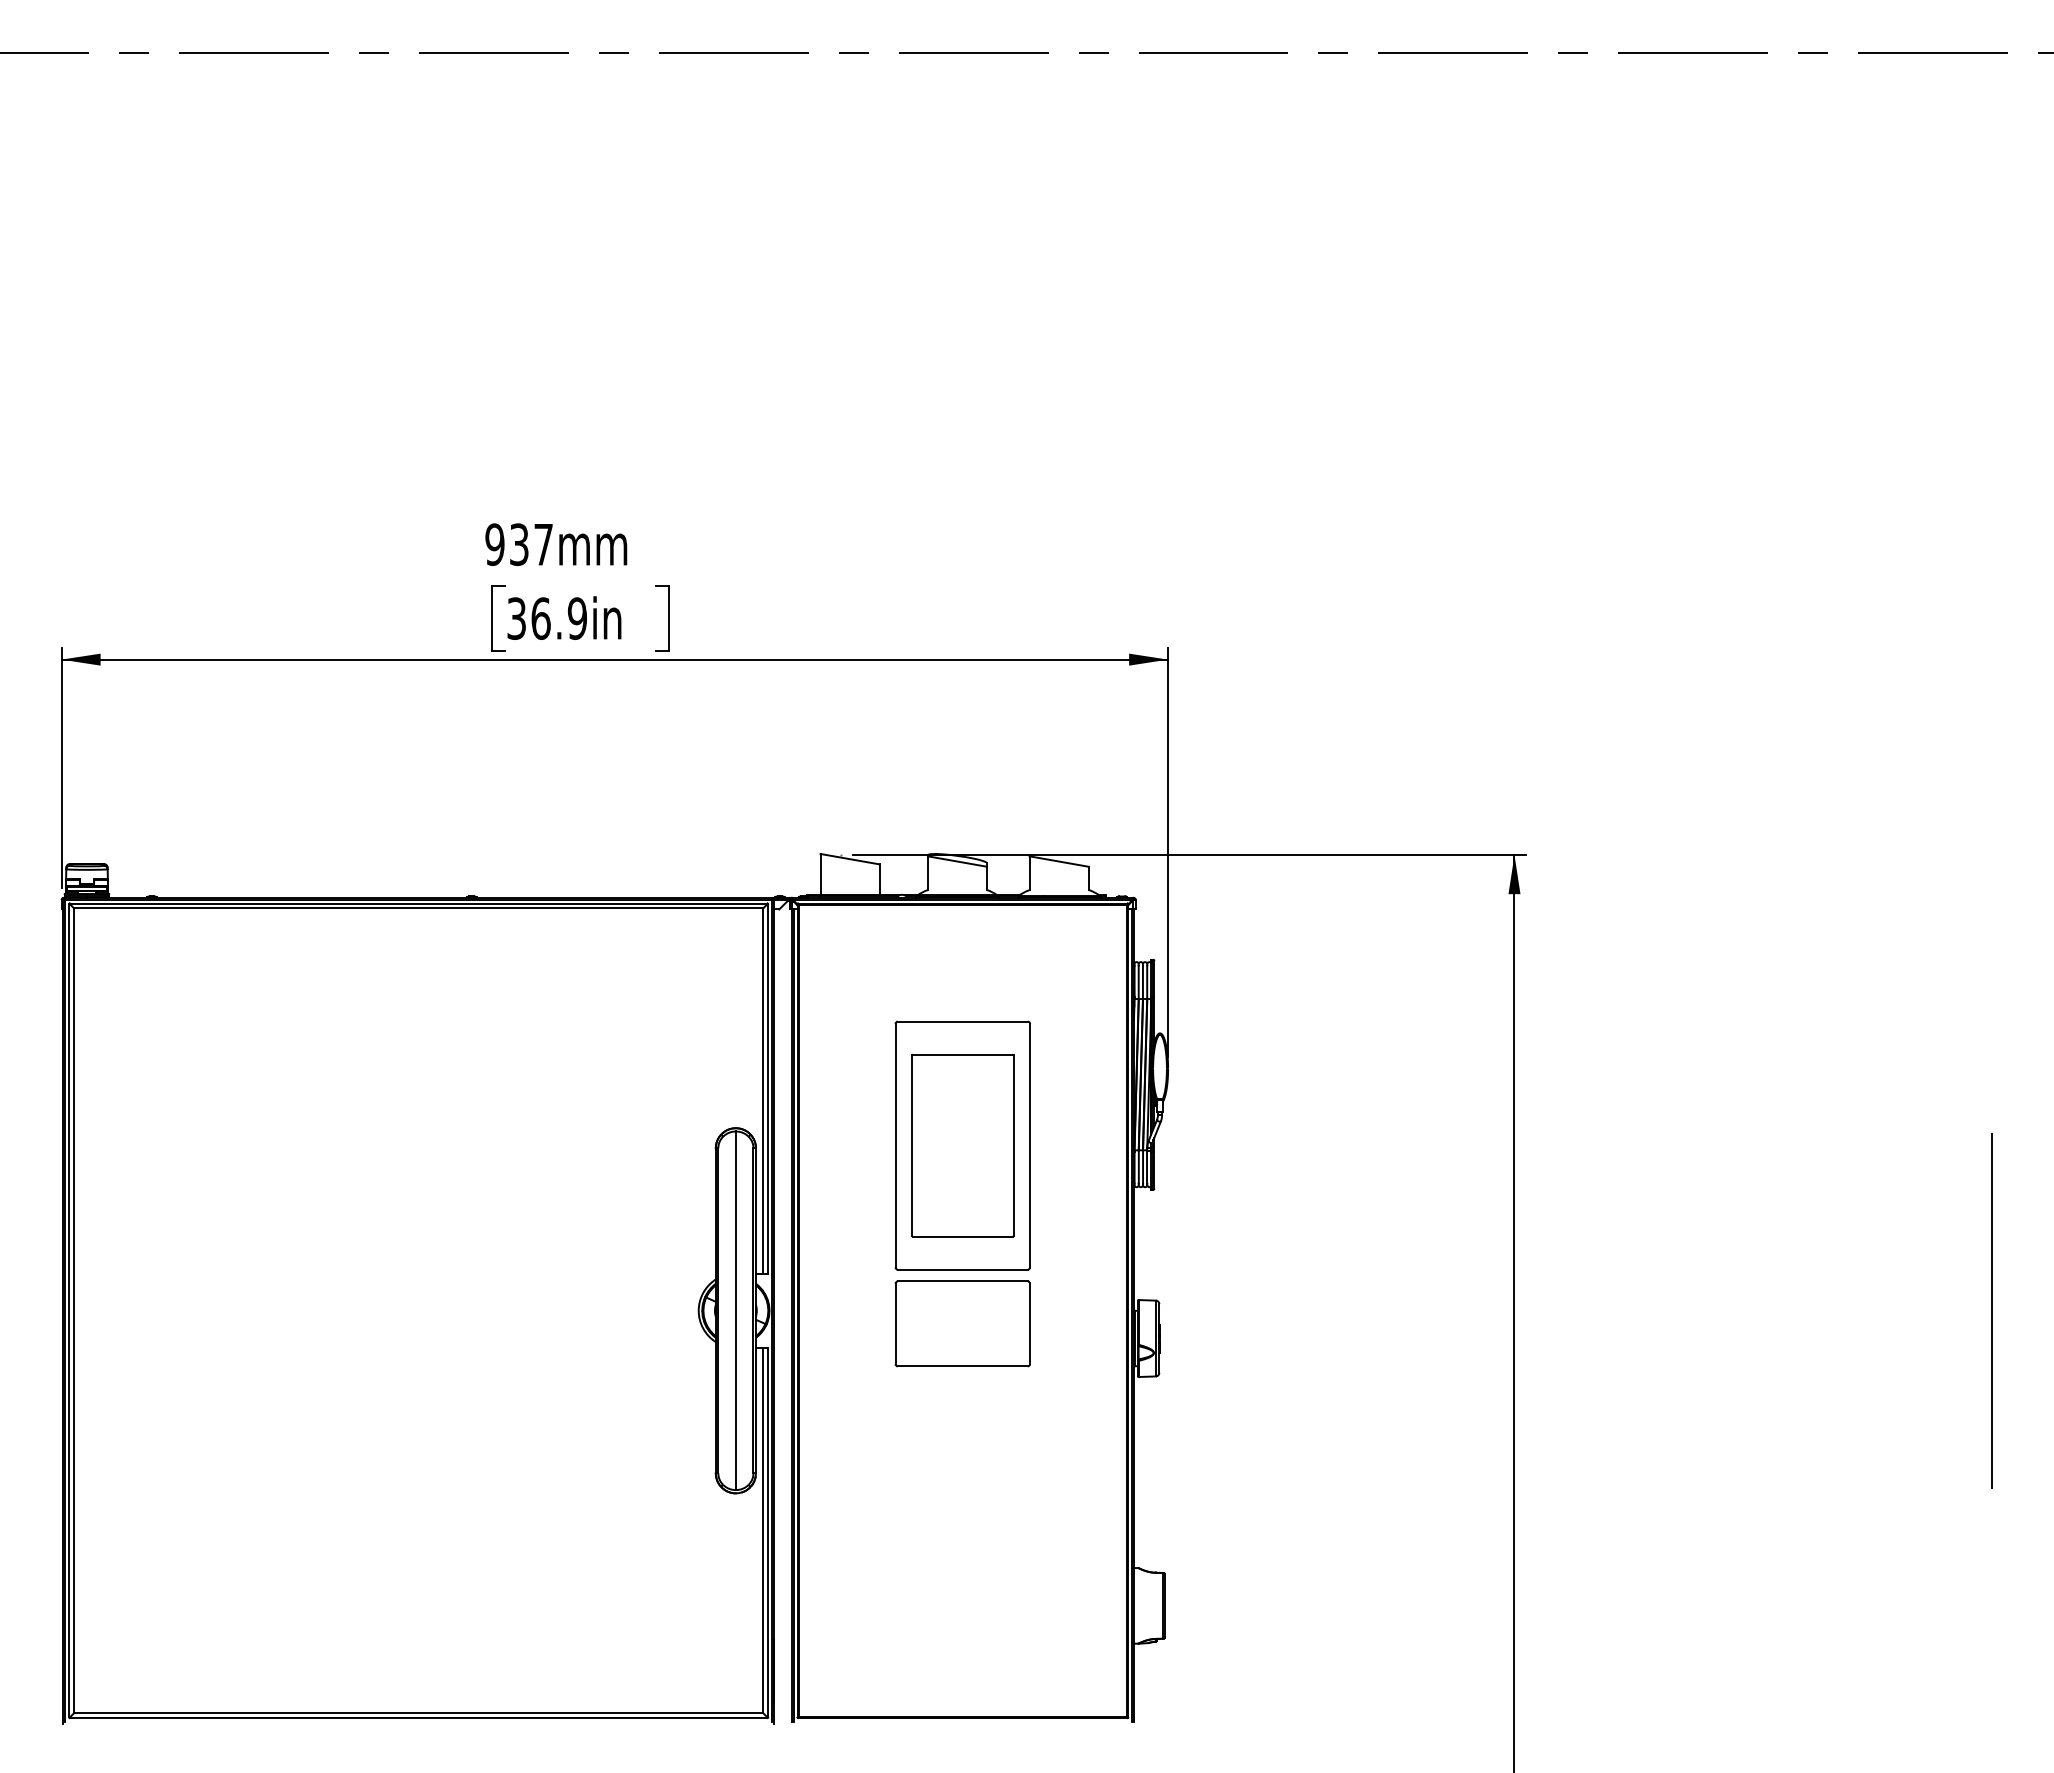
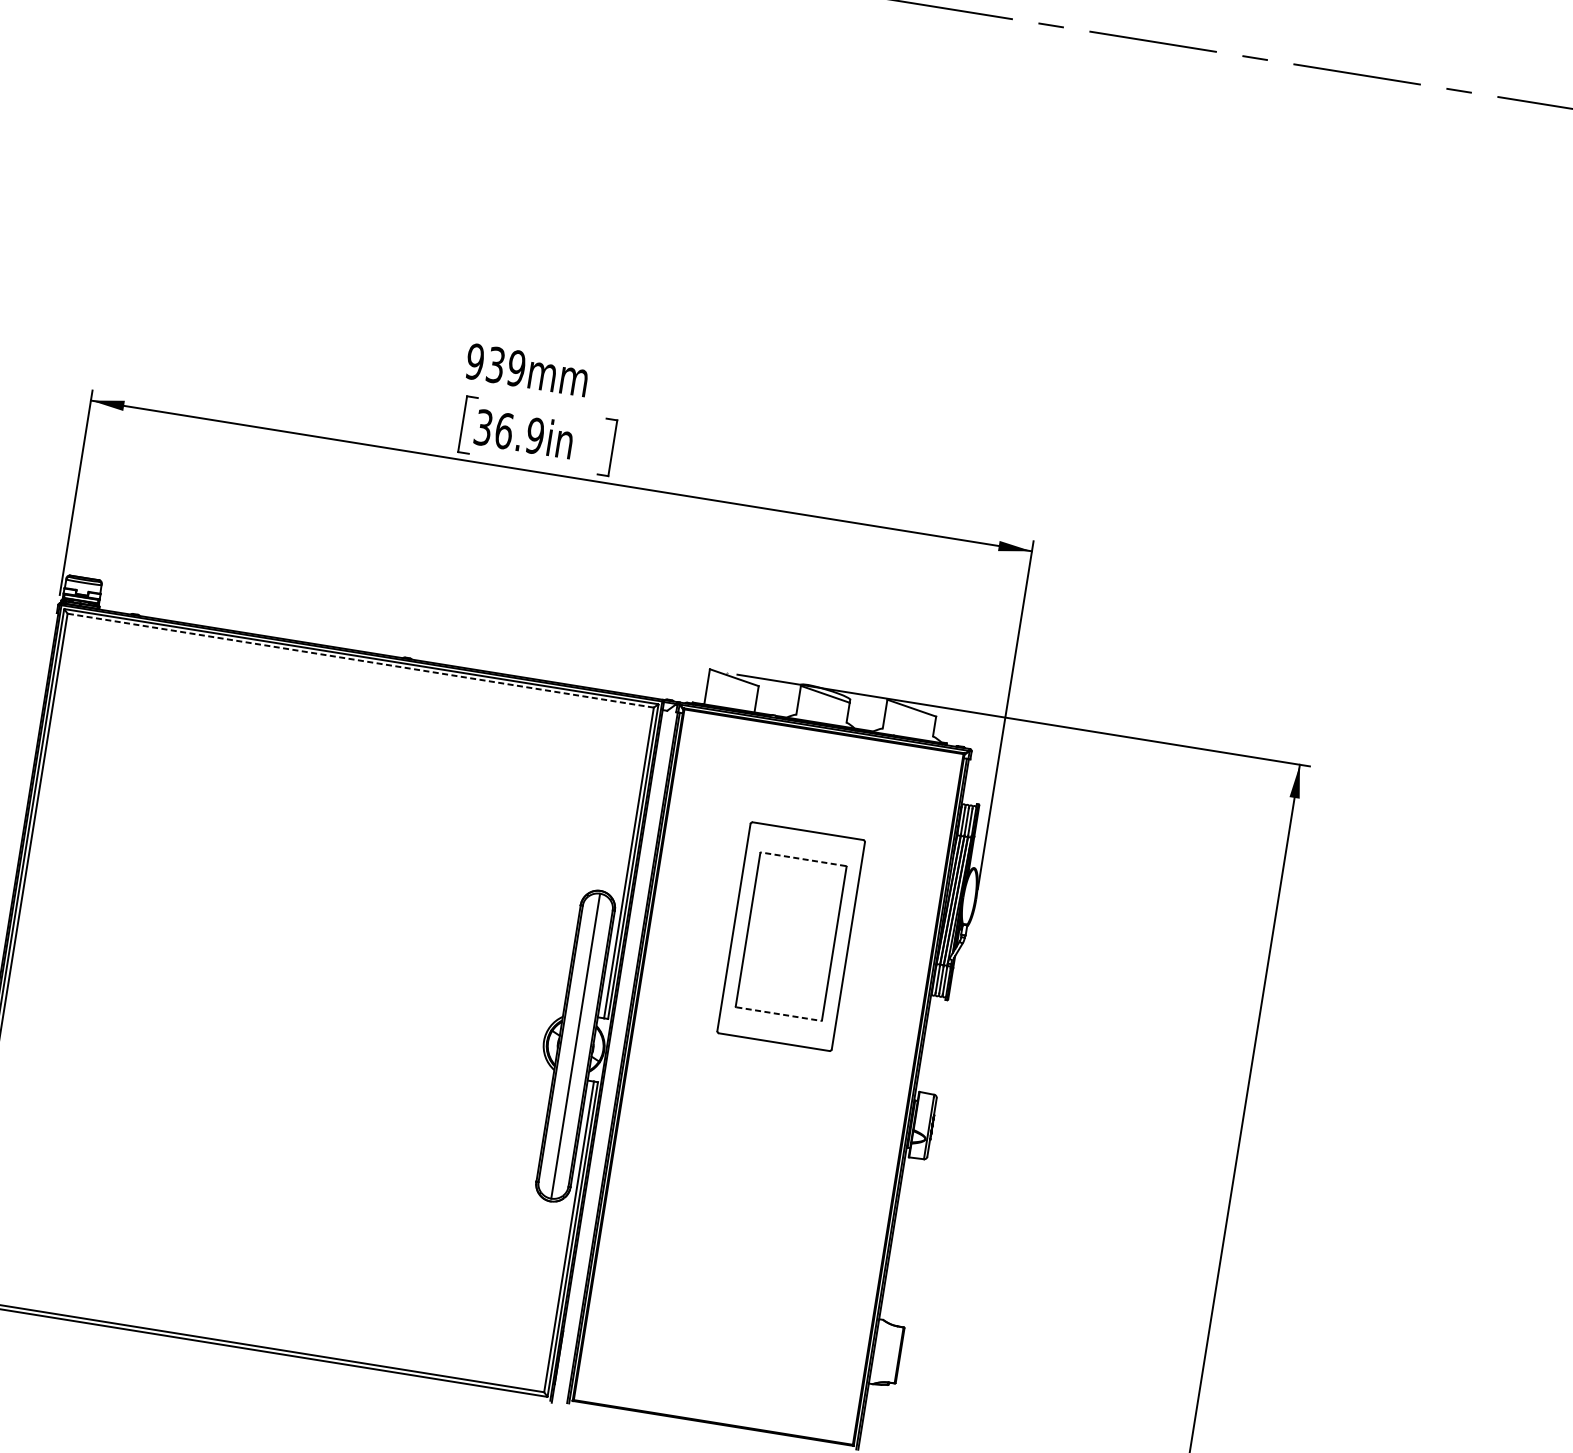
text: (543, 544) -> (516, 368), 937mm -> 939mm
line: (418, 908) -> (360, 660), solid -> dashed
line: (962, 1054) -> (803, 859), solid -> dashed
line: (962, 1236) -> (778, 1013), solid -> dashed
part: (962, 1323) -> (766, 1087), removed

